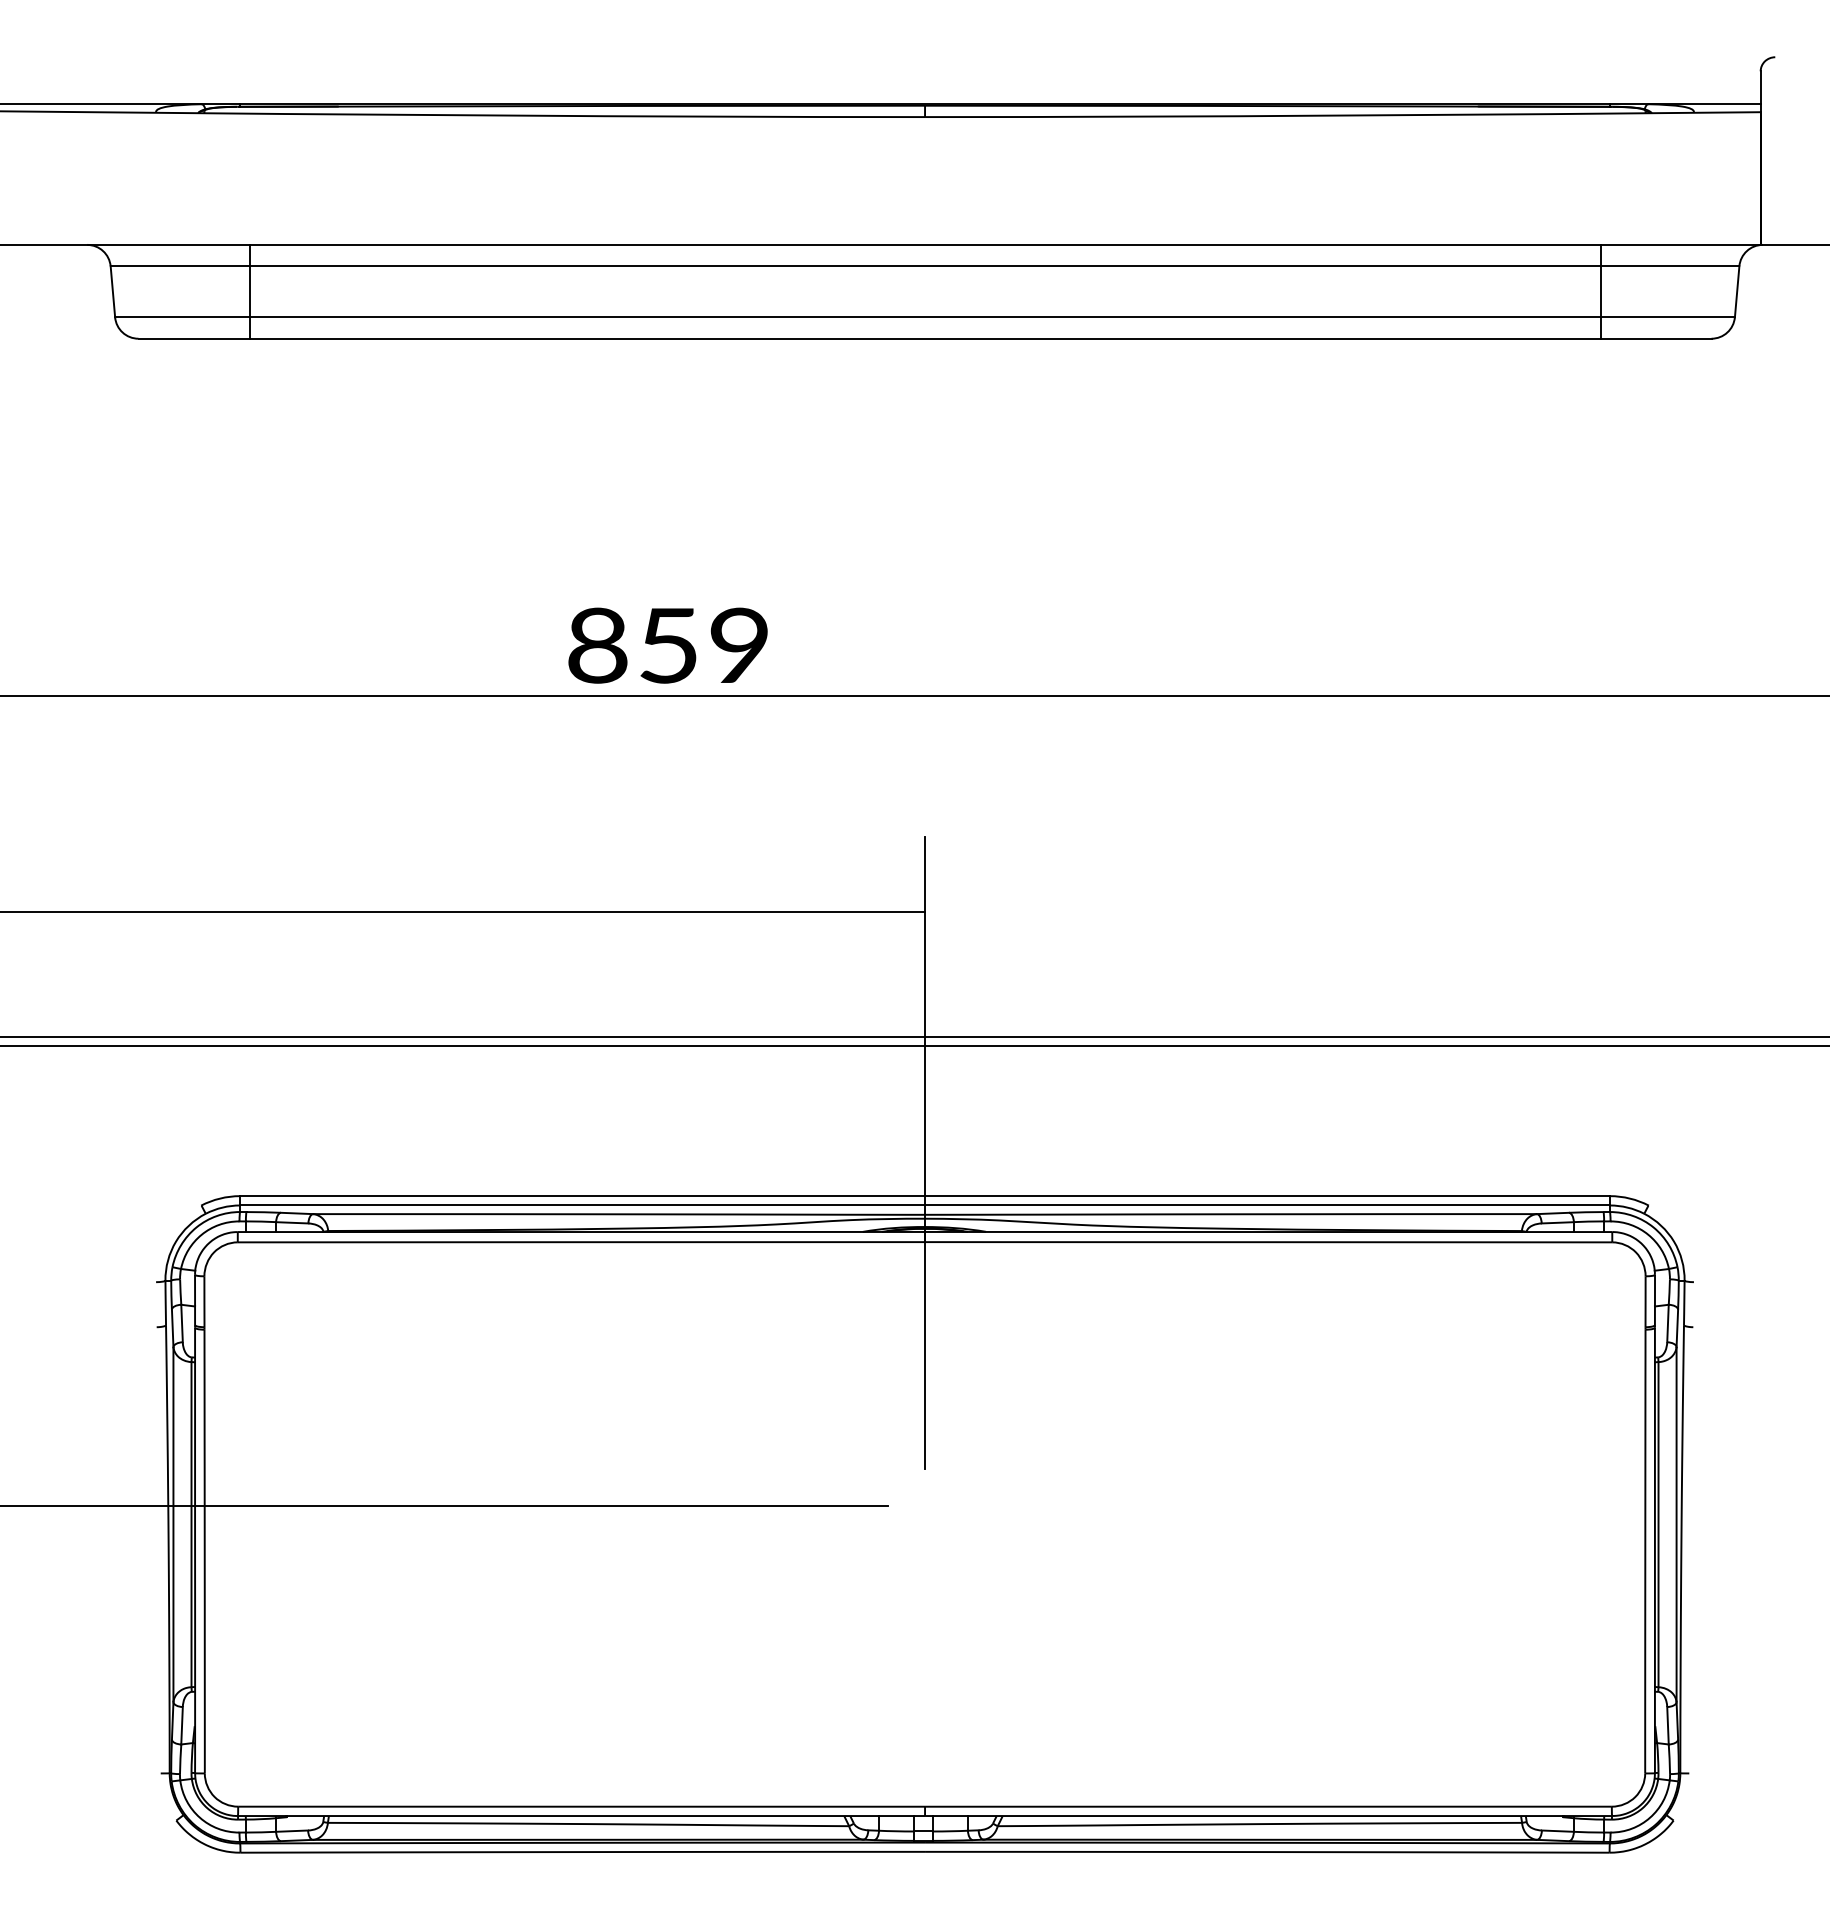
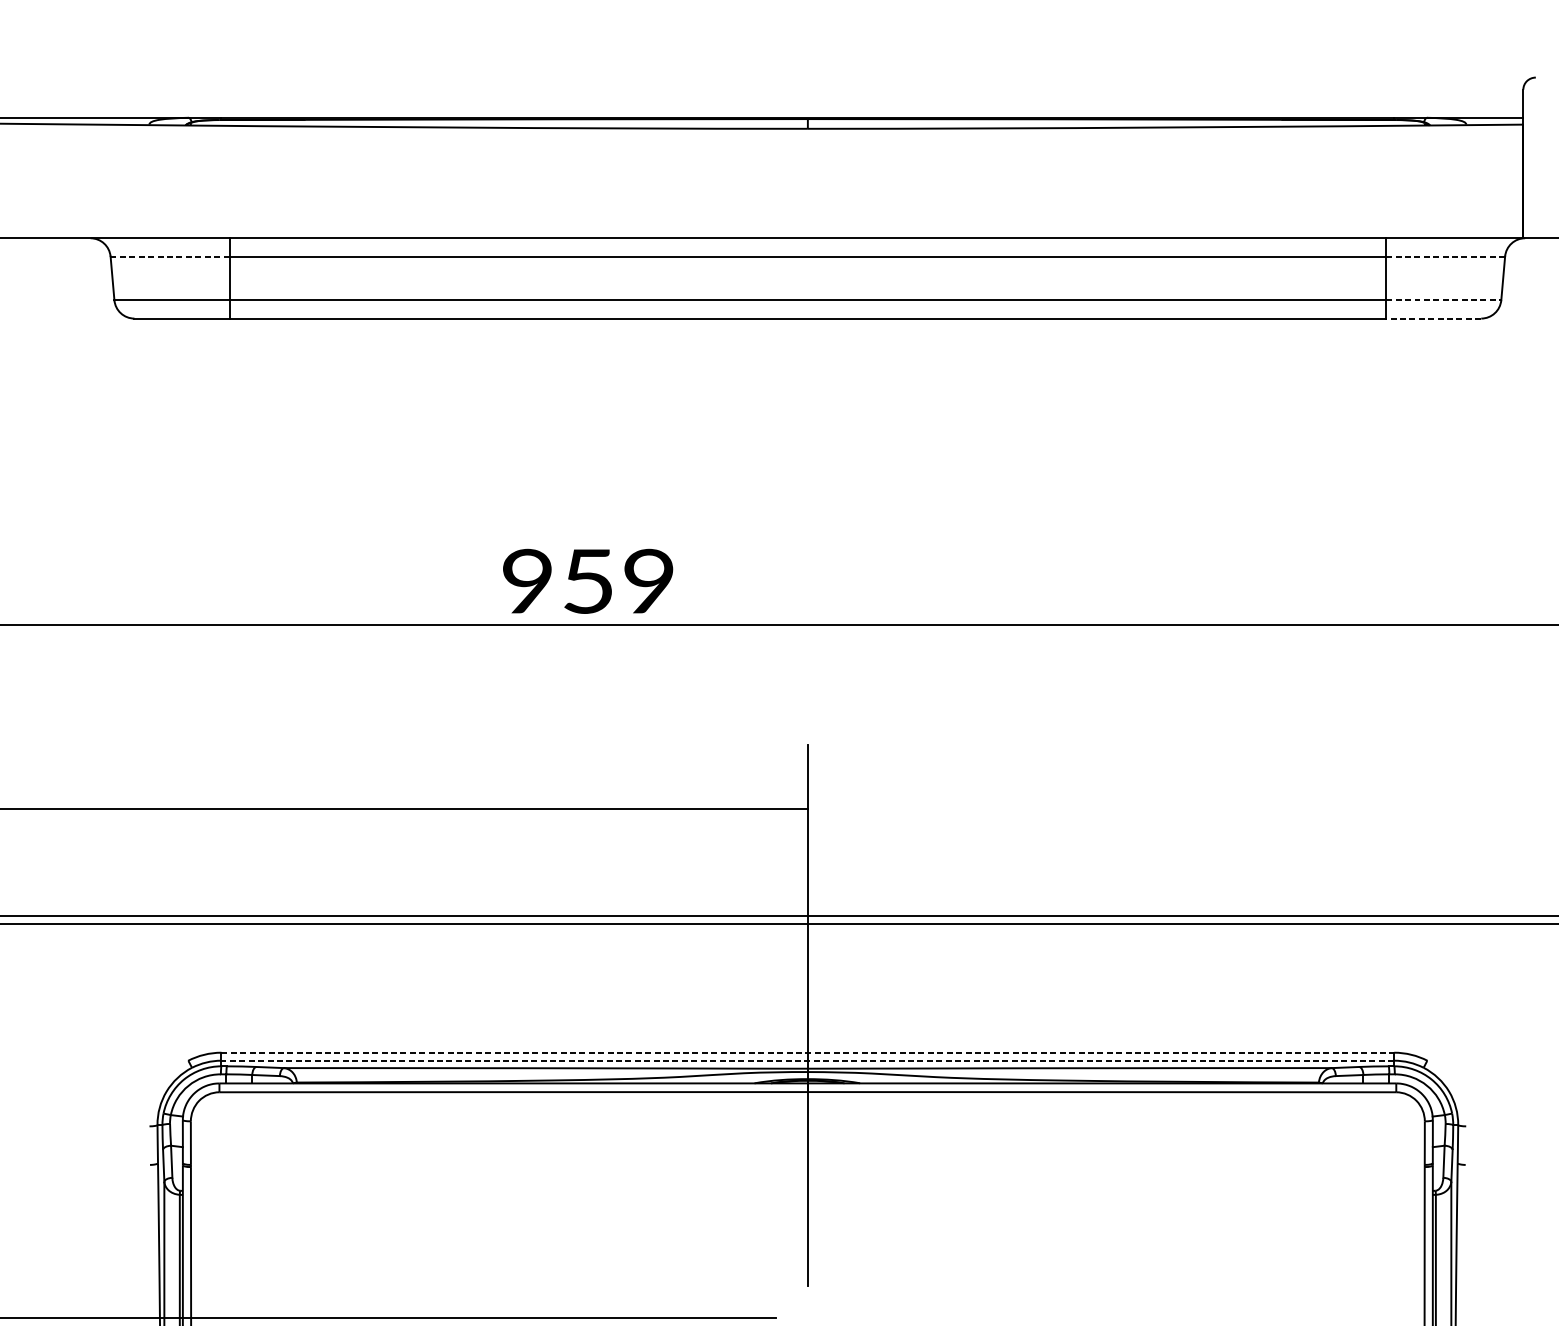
line: (179, 266) -> (169, 256), solid -> dashed
line: (1669, 266) -> (1445, 256), solid -> dashed
line: (1668, 317) -> (1444, 300), solid -> dashed
line: (1655, 338) -> (1433, 318), solid -> dashed
text: (597, 646) -> (527, 582), 859 -> 959
line: (925, 1196) -> (808, 1053), solid -> dashed
line: (925, 1205) -> (808, 1060), solid -> dashed

